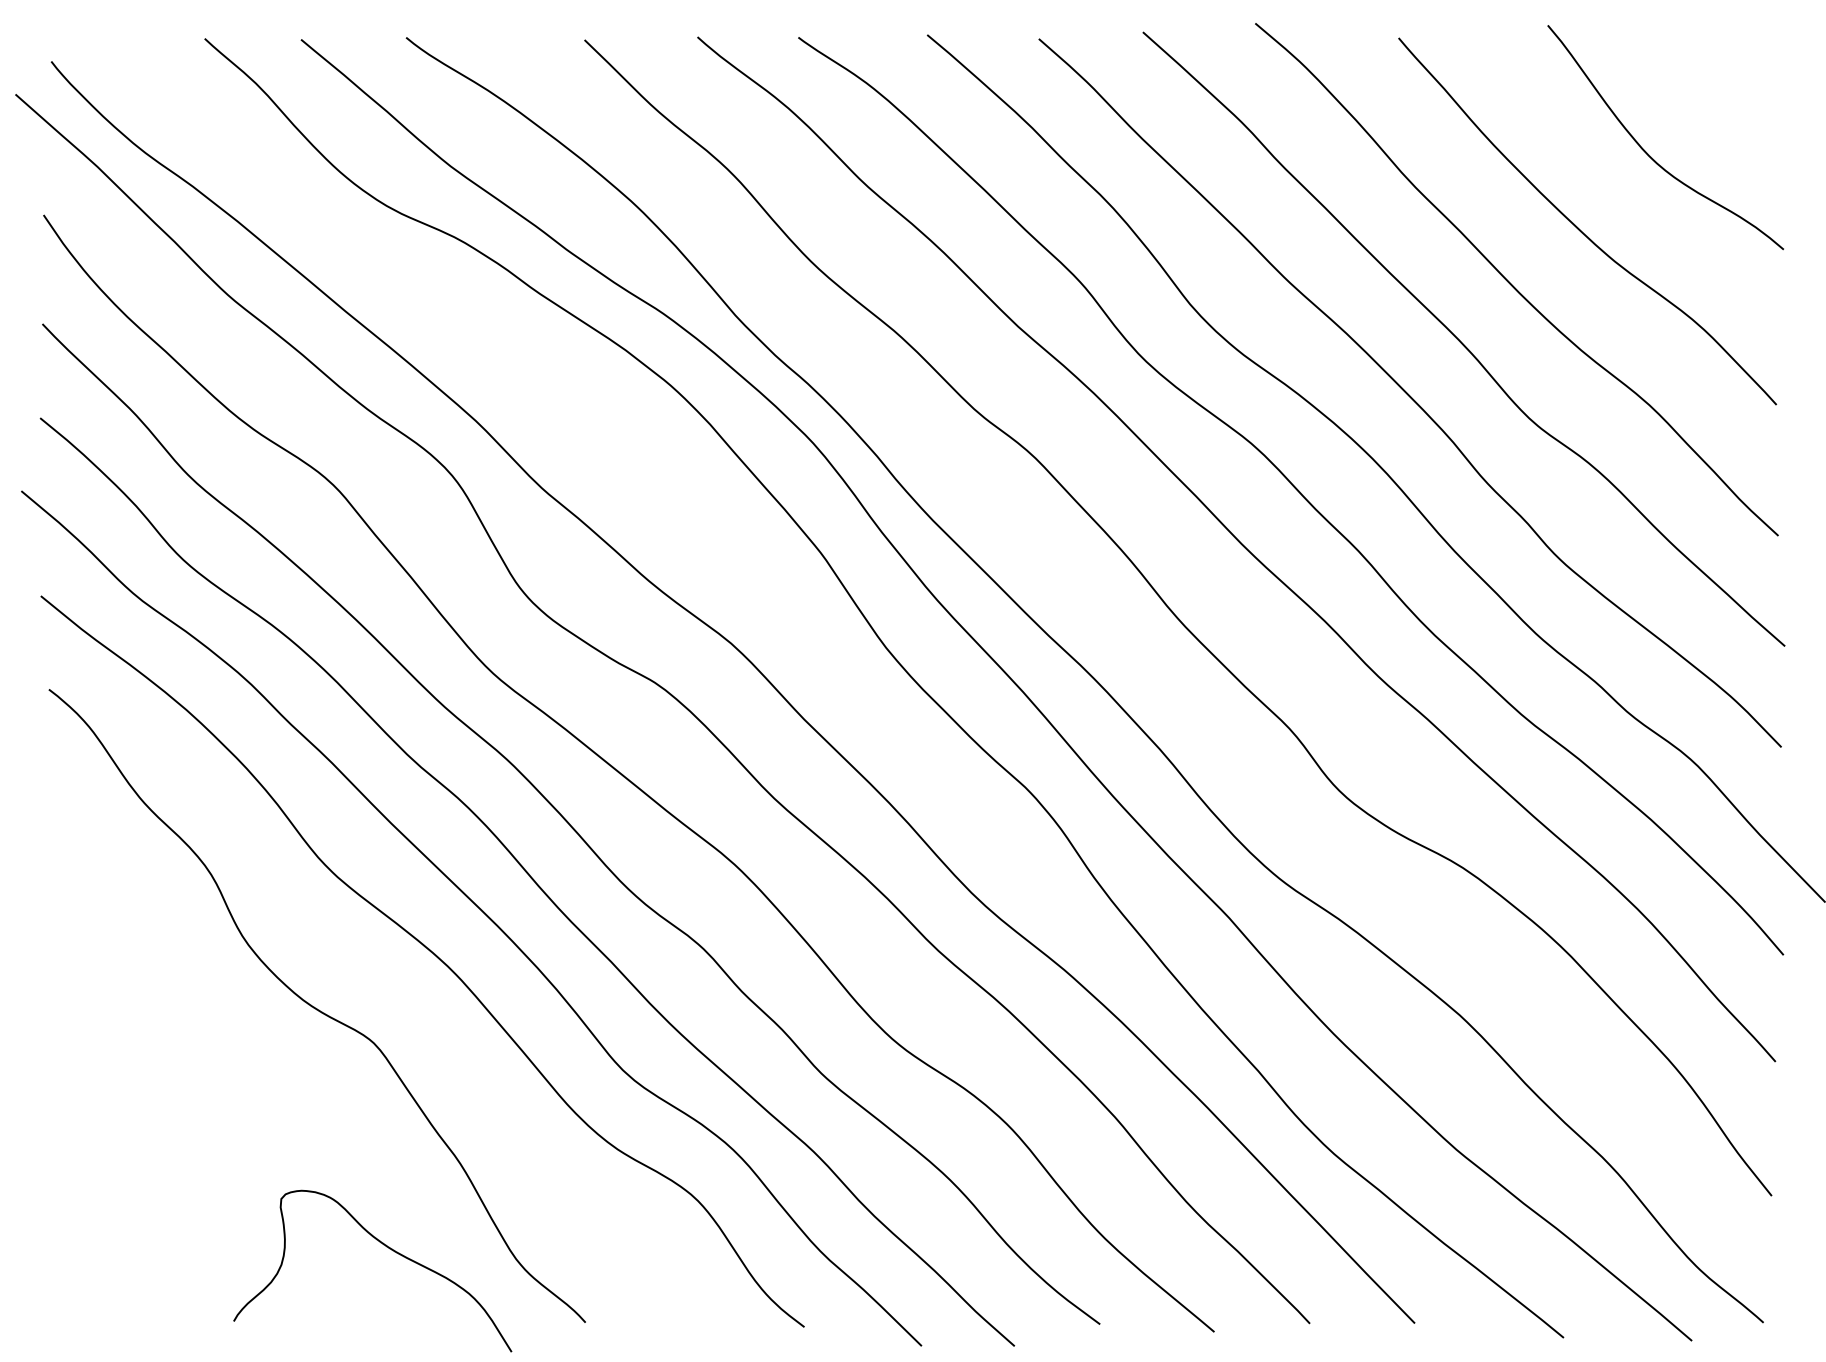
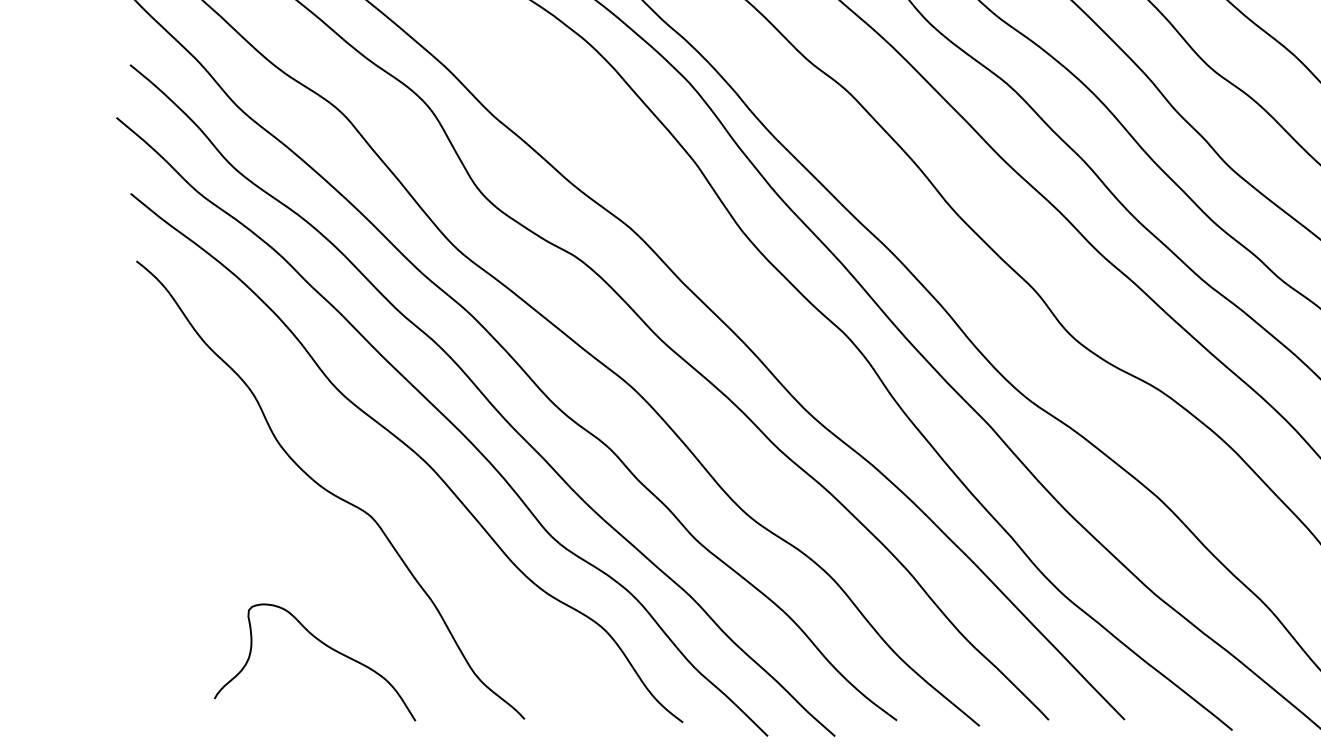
curve: (386, 1247) -> (324, 645), moved

